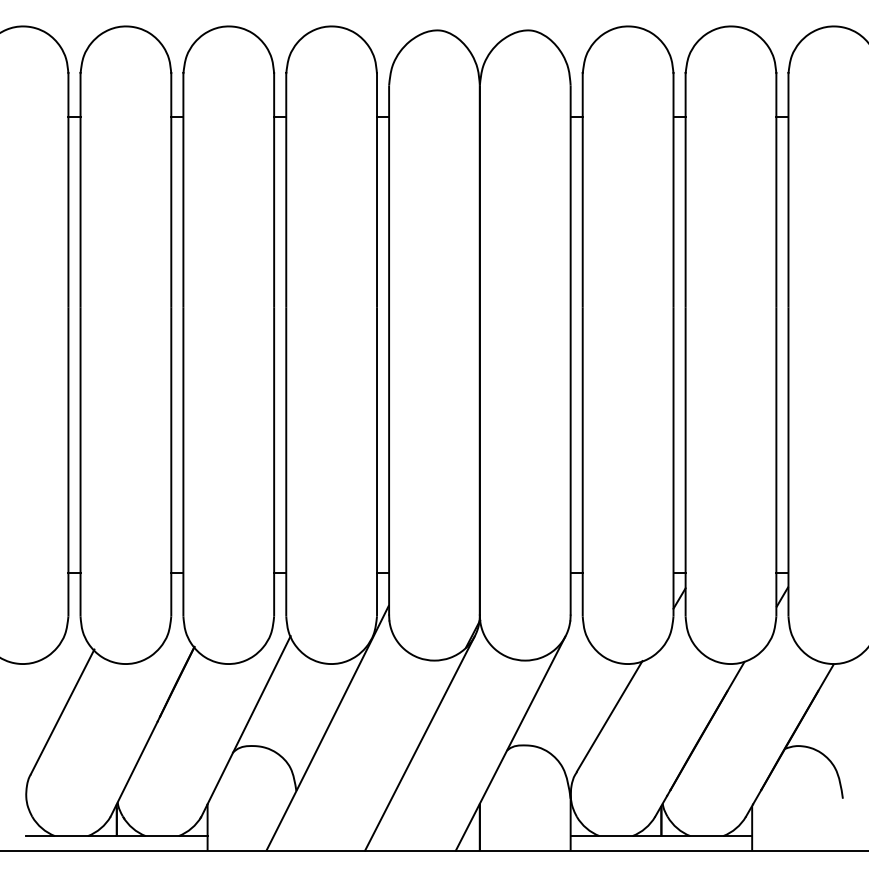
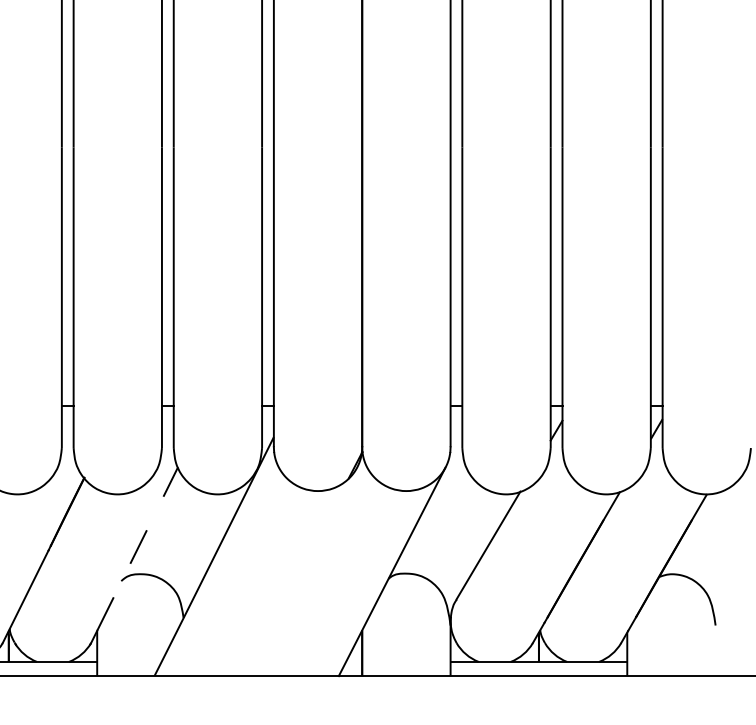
line: (249, 720) -> (137, 549), solid -> dashed
line: (419, 743) -> (303, 571), removed

